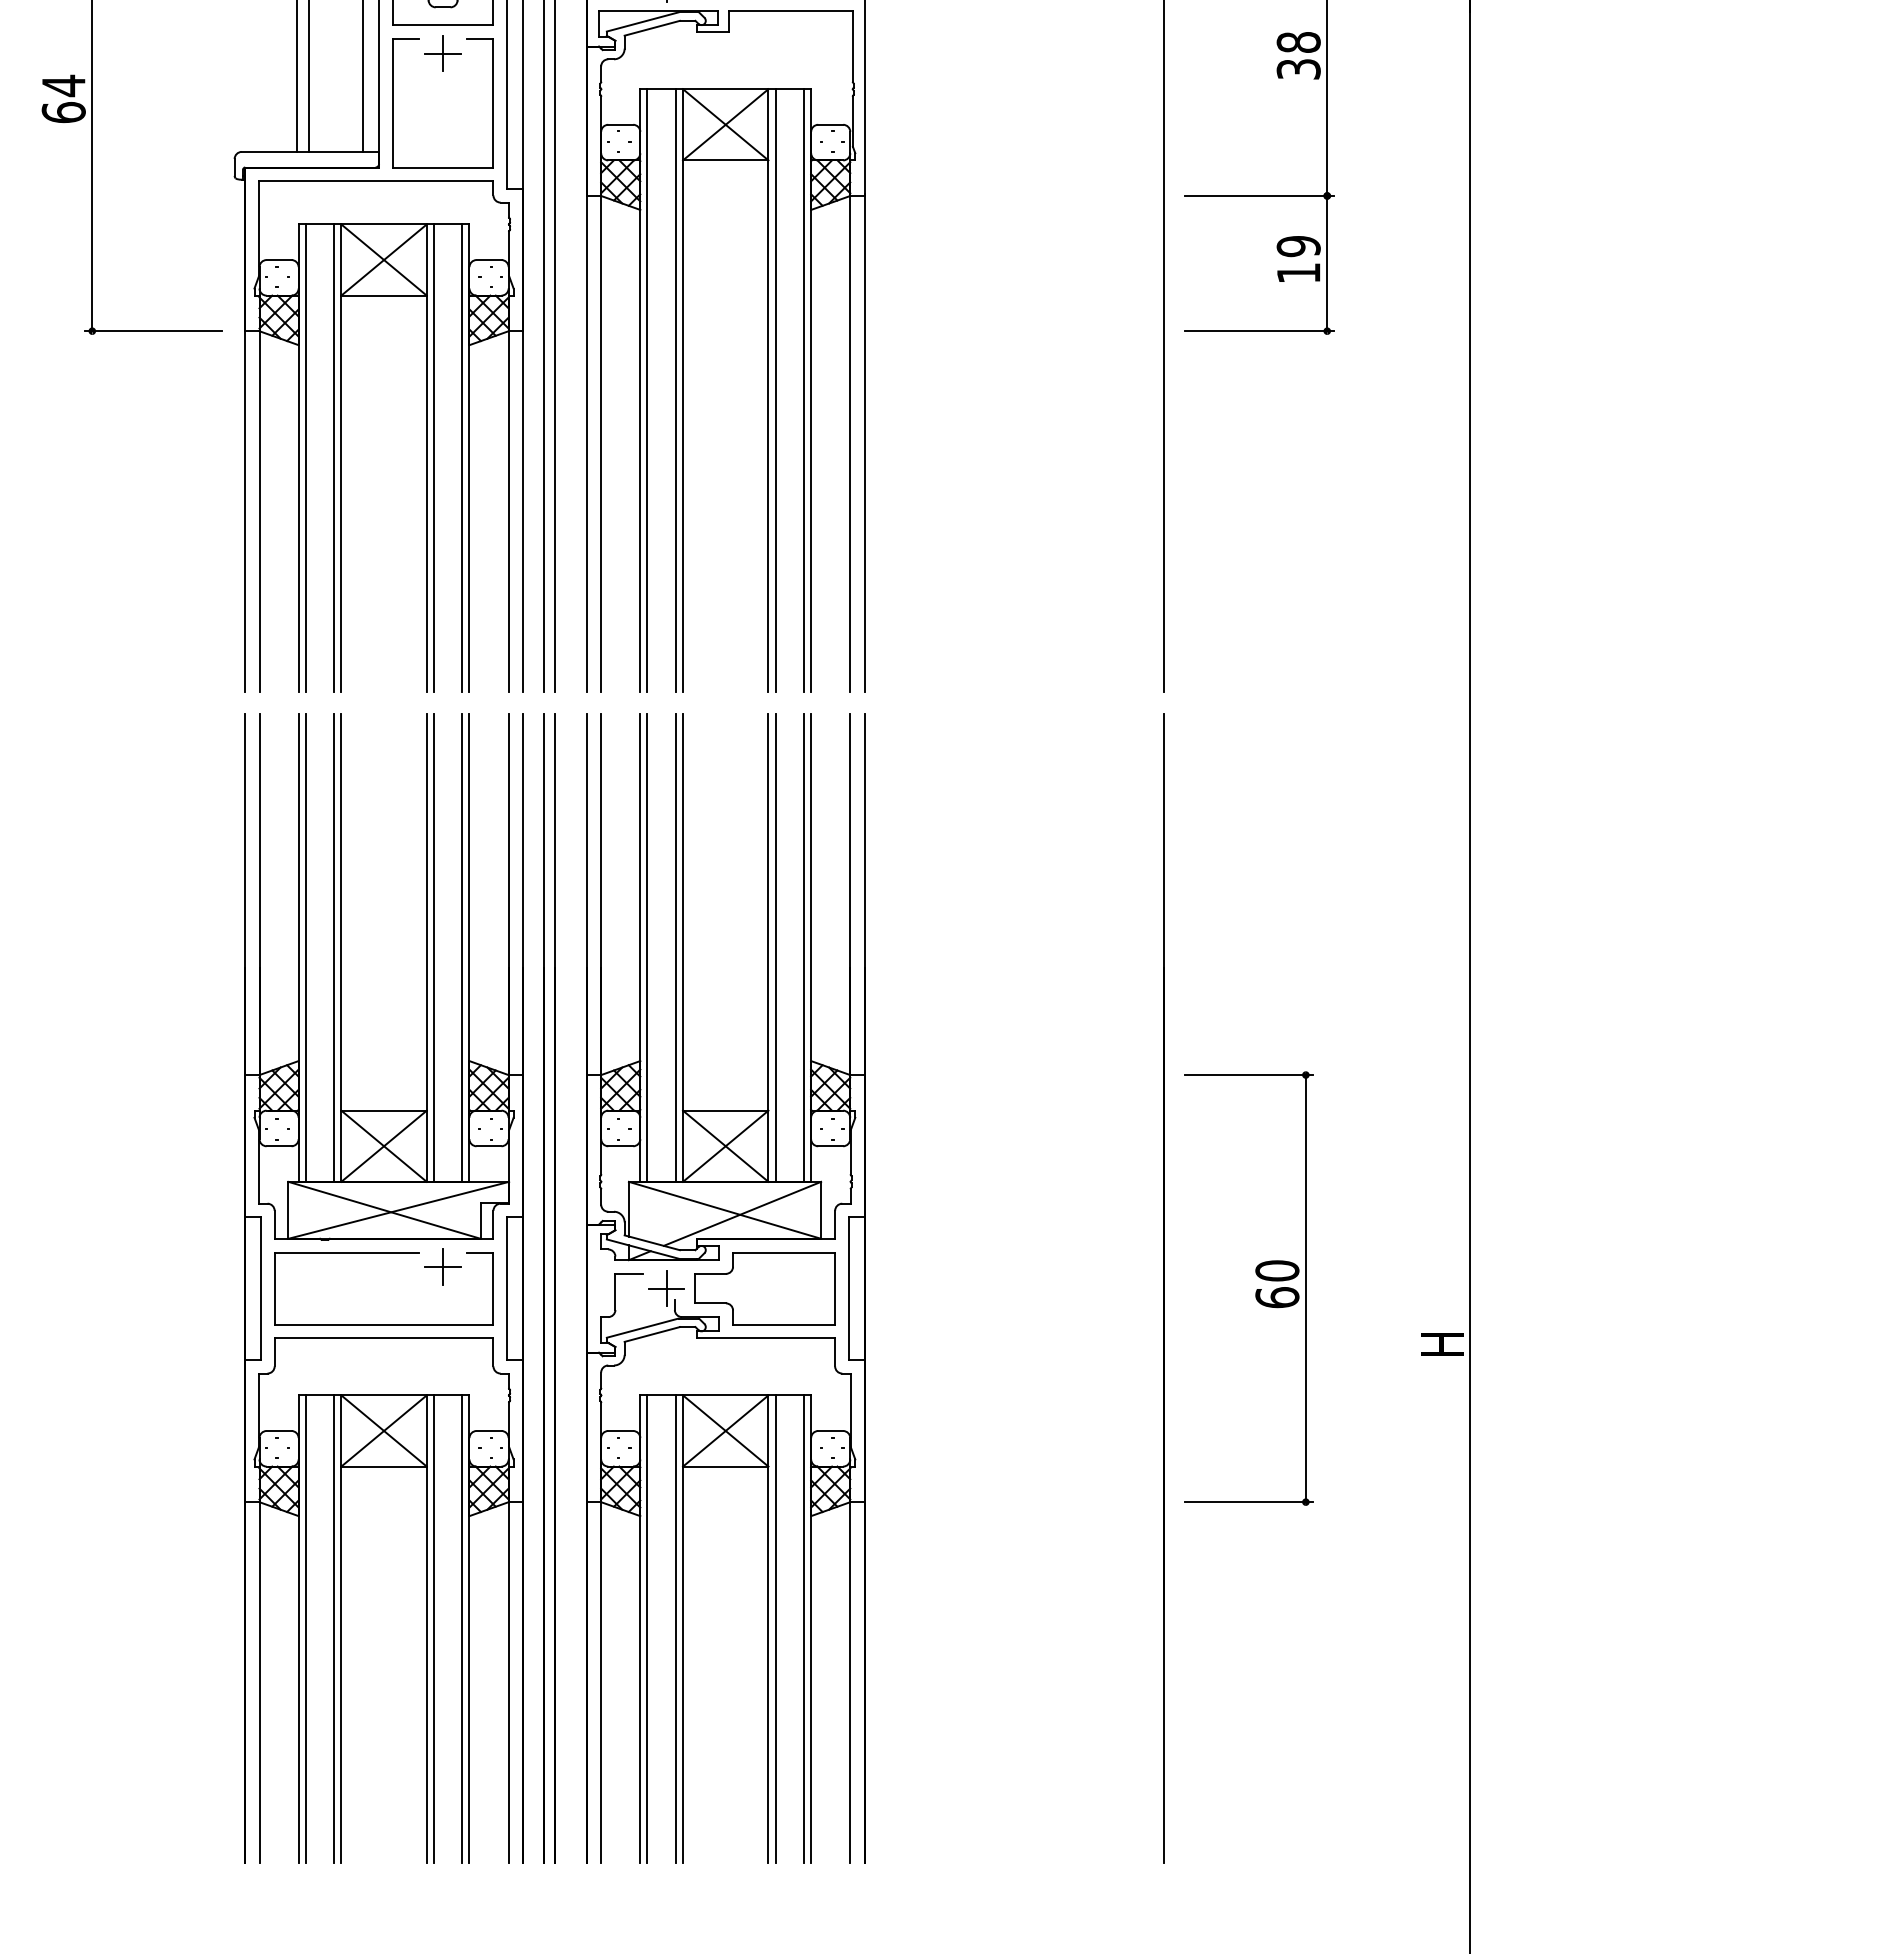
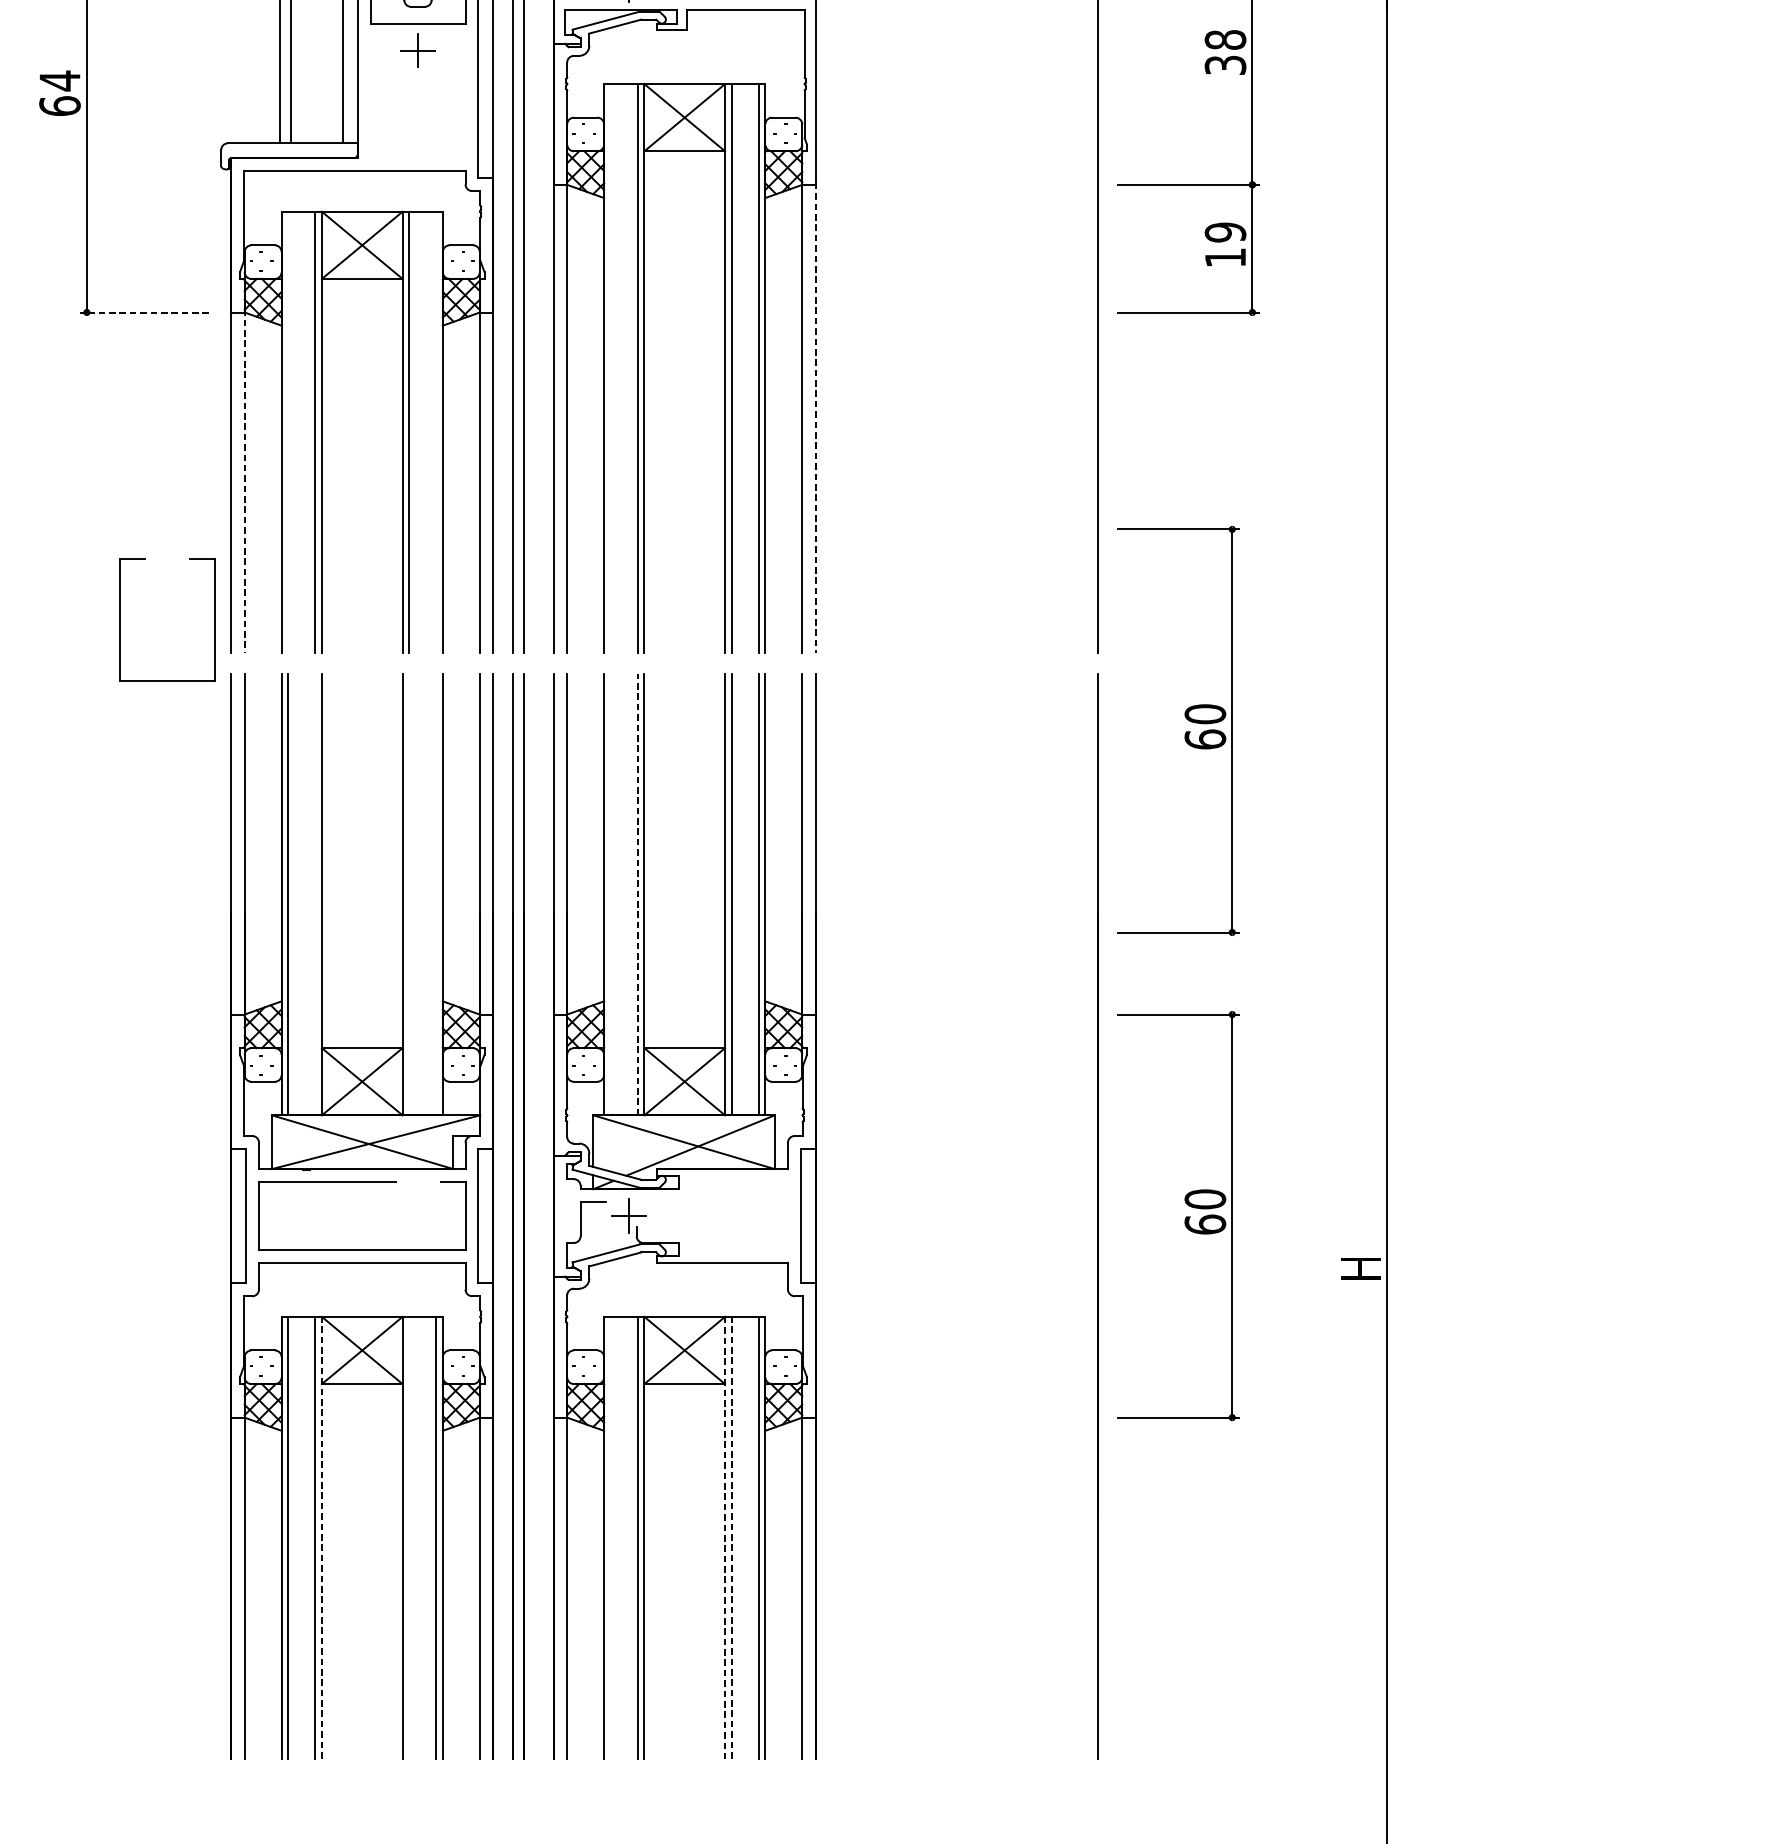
part: (393, 103) -> (121, 620), moved
line: (152, 331) -> (143, 312), solid -> dashed
line: (647, 390) -> (610, 368), removed
line: (864, 443) -> (815, 418), solid -> dashed
line: (305, 458) -> (288, 432), removed
line: (462, 458) -> (436, 432), removed
line: (259, 510) -> (244, 481), solid -> dashed
part: (1256, 775) -> (1185, 731), added
line: (334, 947) -> (315, 894), removed
line: (433, 947) -> (408, 894), removed
line: (462, 947) -> (436, 894), removed
line: (647, 947) -> (610, 894), removed
line: (675, 947) -> (637, 894), solid -> dashed
part: (442, 1266) -> (417, 1195), removed
part: (764, 1288) -> (721, 1215), removed
line: (341, 1628) -> (322, 1536), solid -> dashed
line: (775, 1628) -> (731, 1536), solid -> dashed
line: (433, 1629) -> (408, 1537), removed
line: (647, 1629) -> (610, 1537), removed
line: (768, 1629) -> (725, 1537), solid -> dashed

